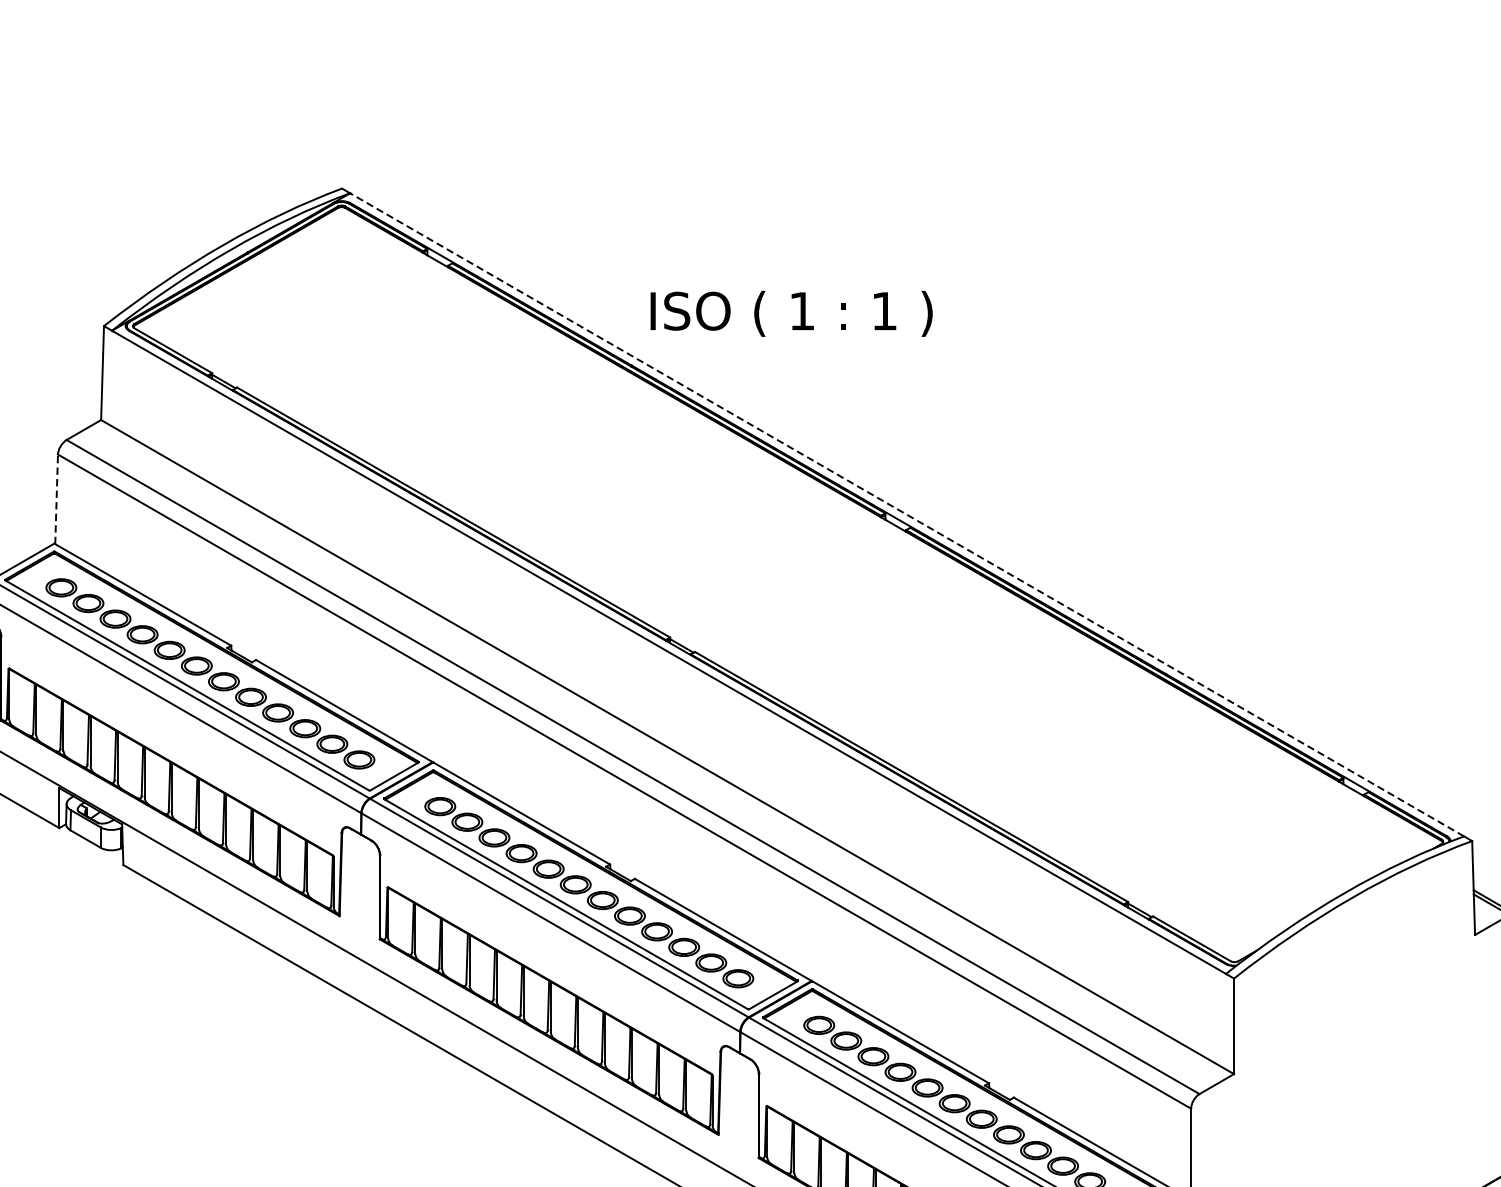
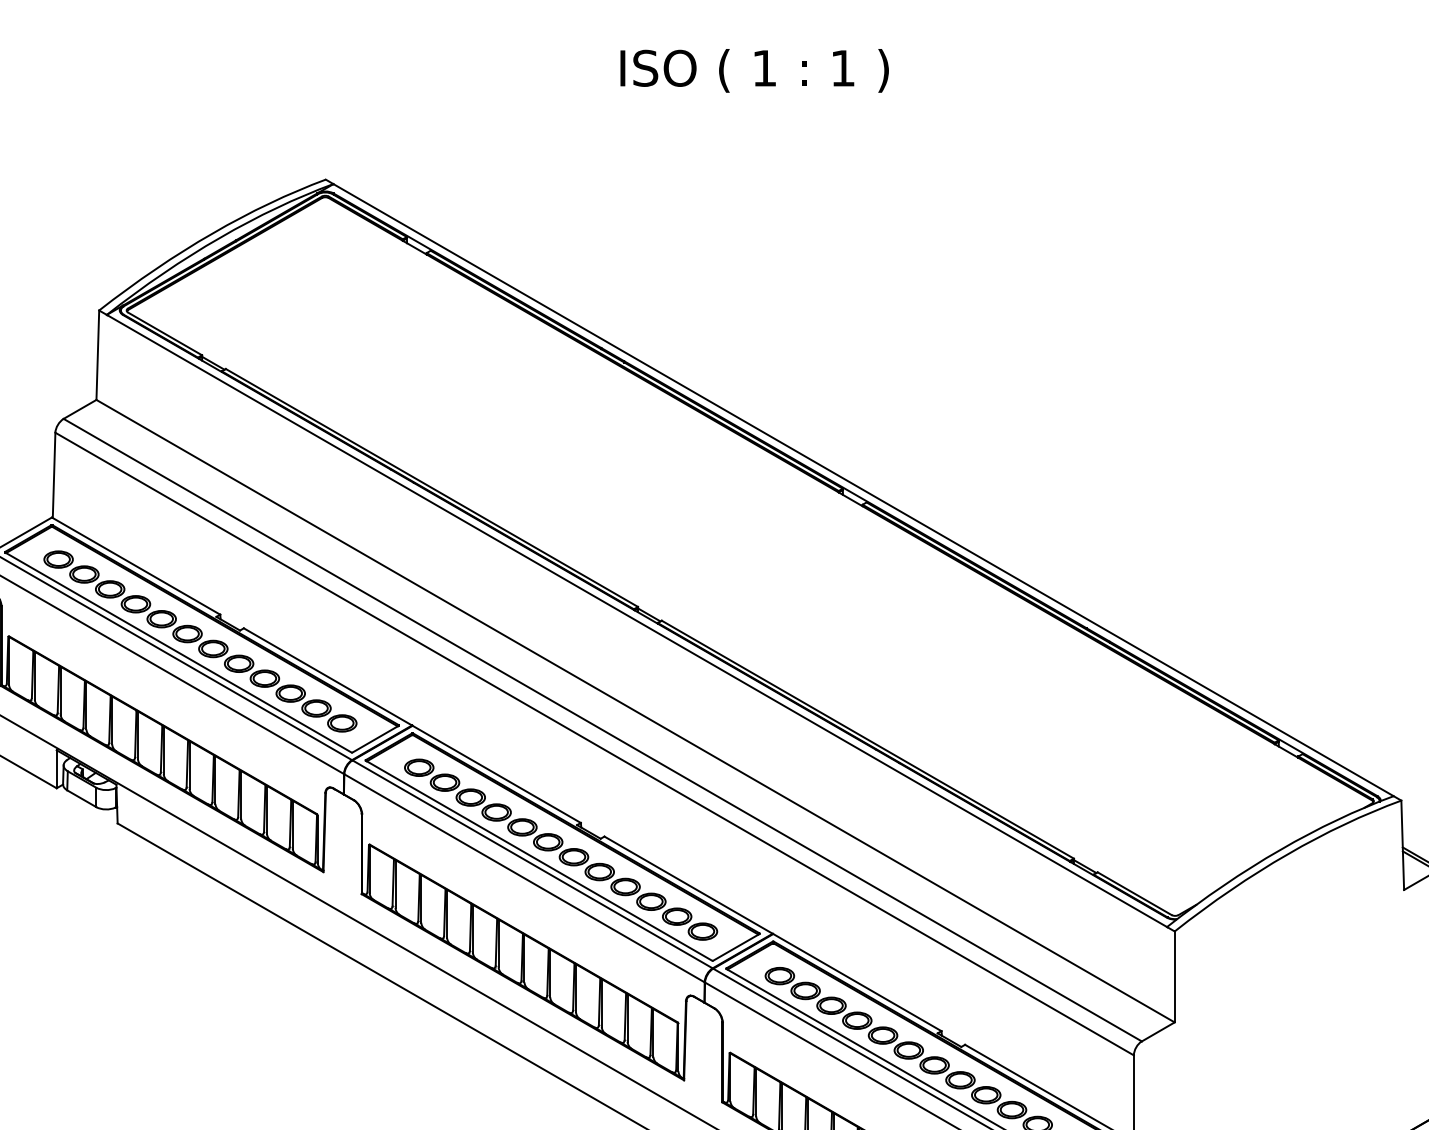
text: (791, 313) -> (754, 70), moved
line: (57, 499) -> (54, 475), dashed -> solid
line: (907, 514) -> (863, 489), dashed -> solid

